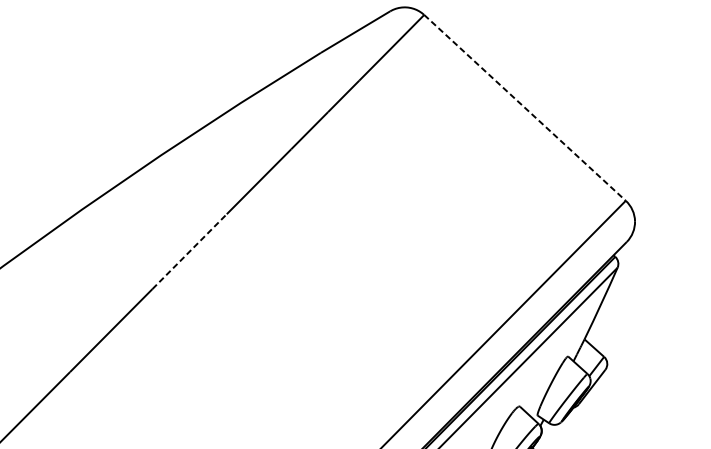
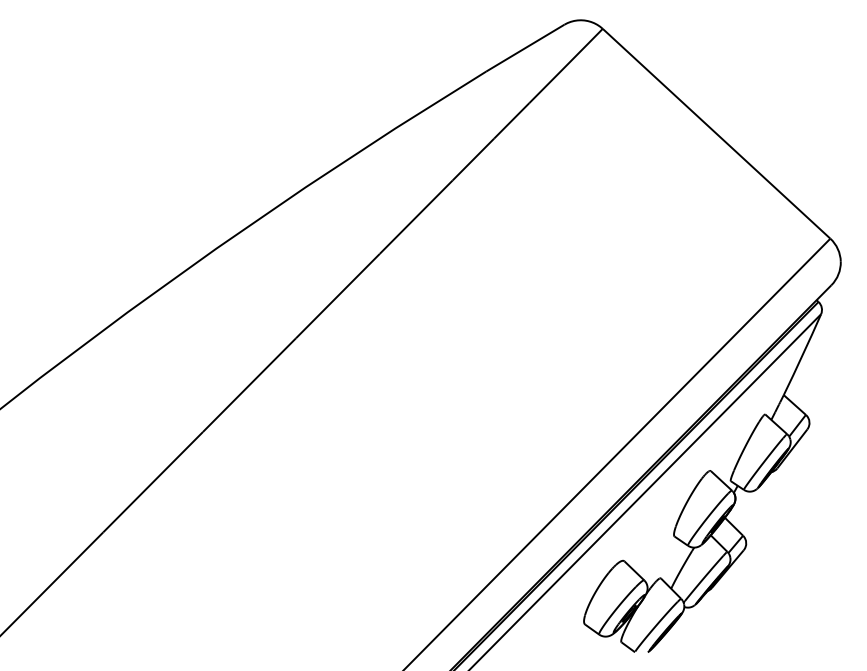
line: (524, 107) -> (716, 133), dashed -> solid
line: (189, 252) -> (337, 296), dashed -> solid

